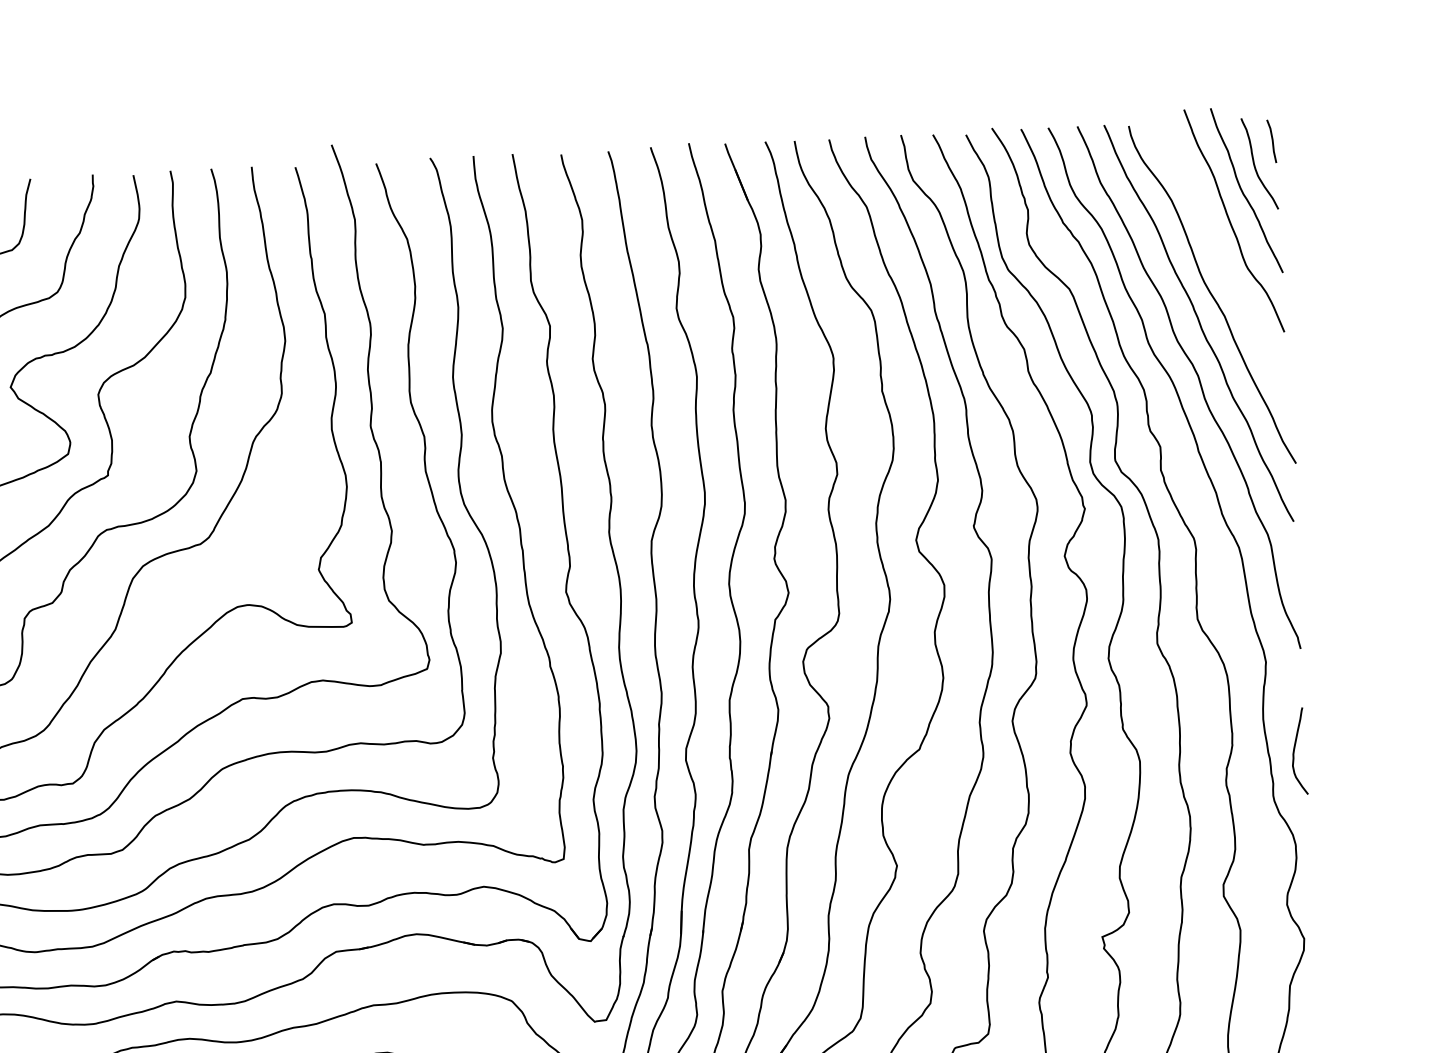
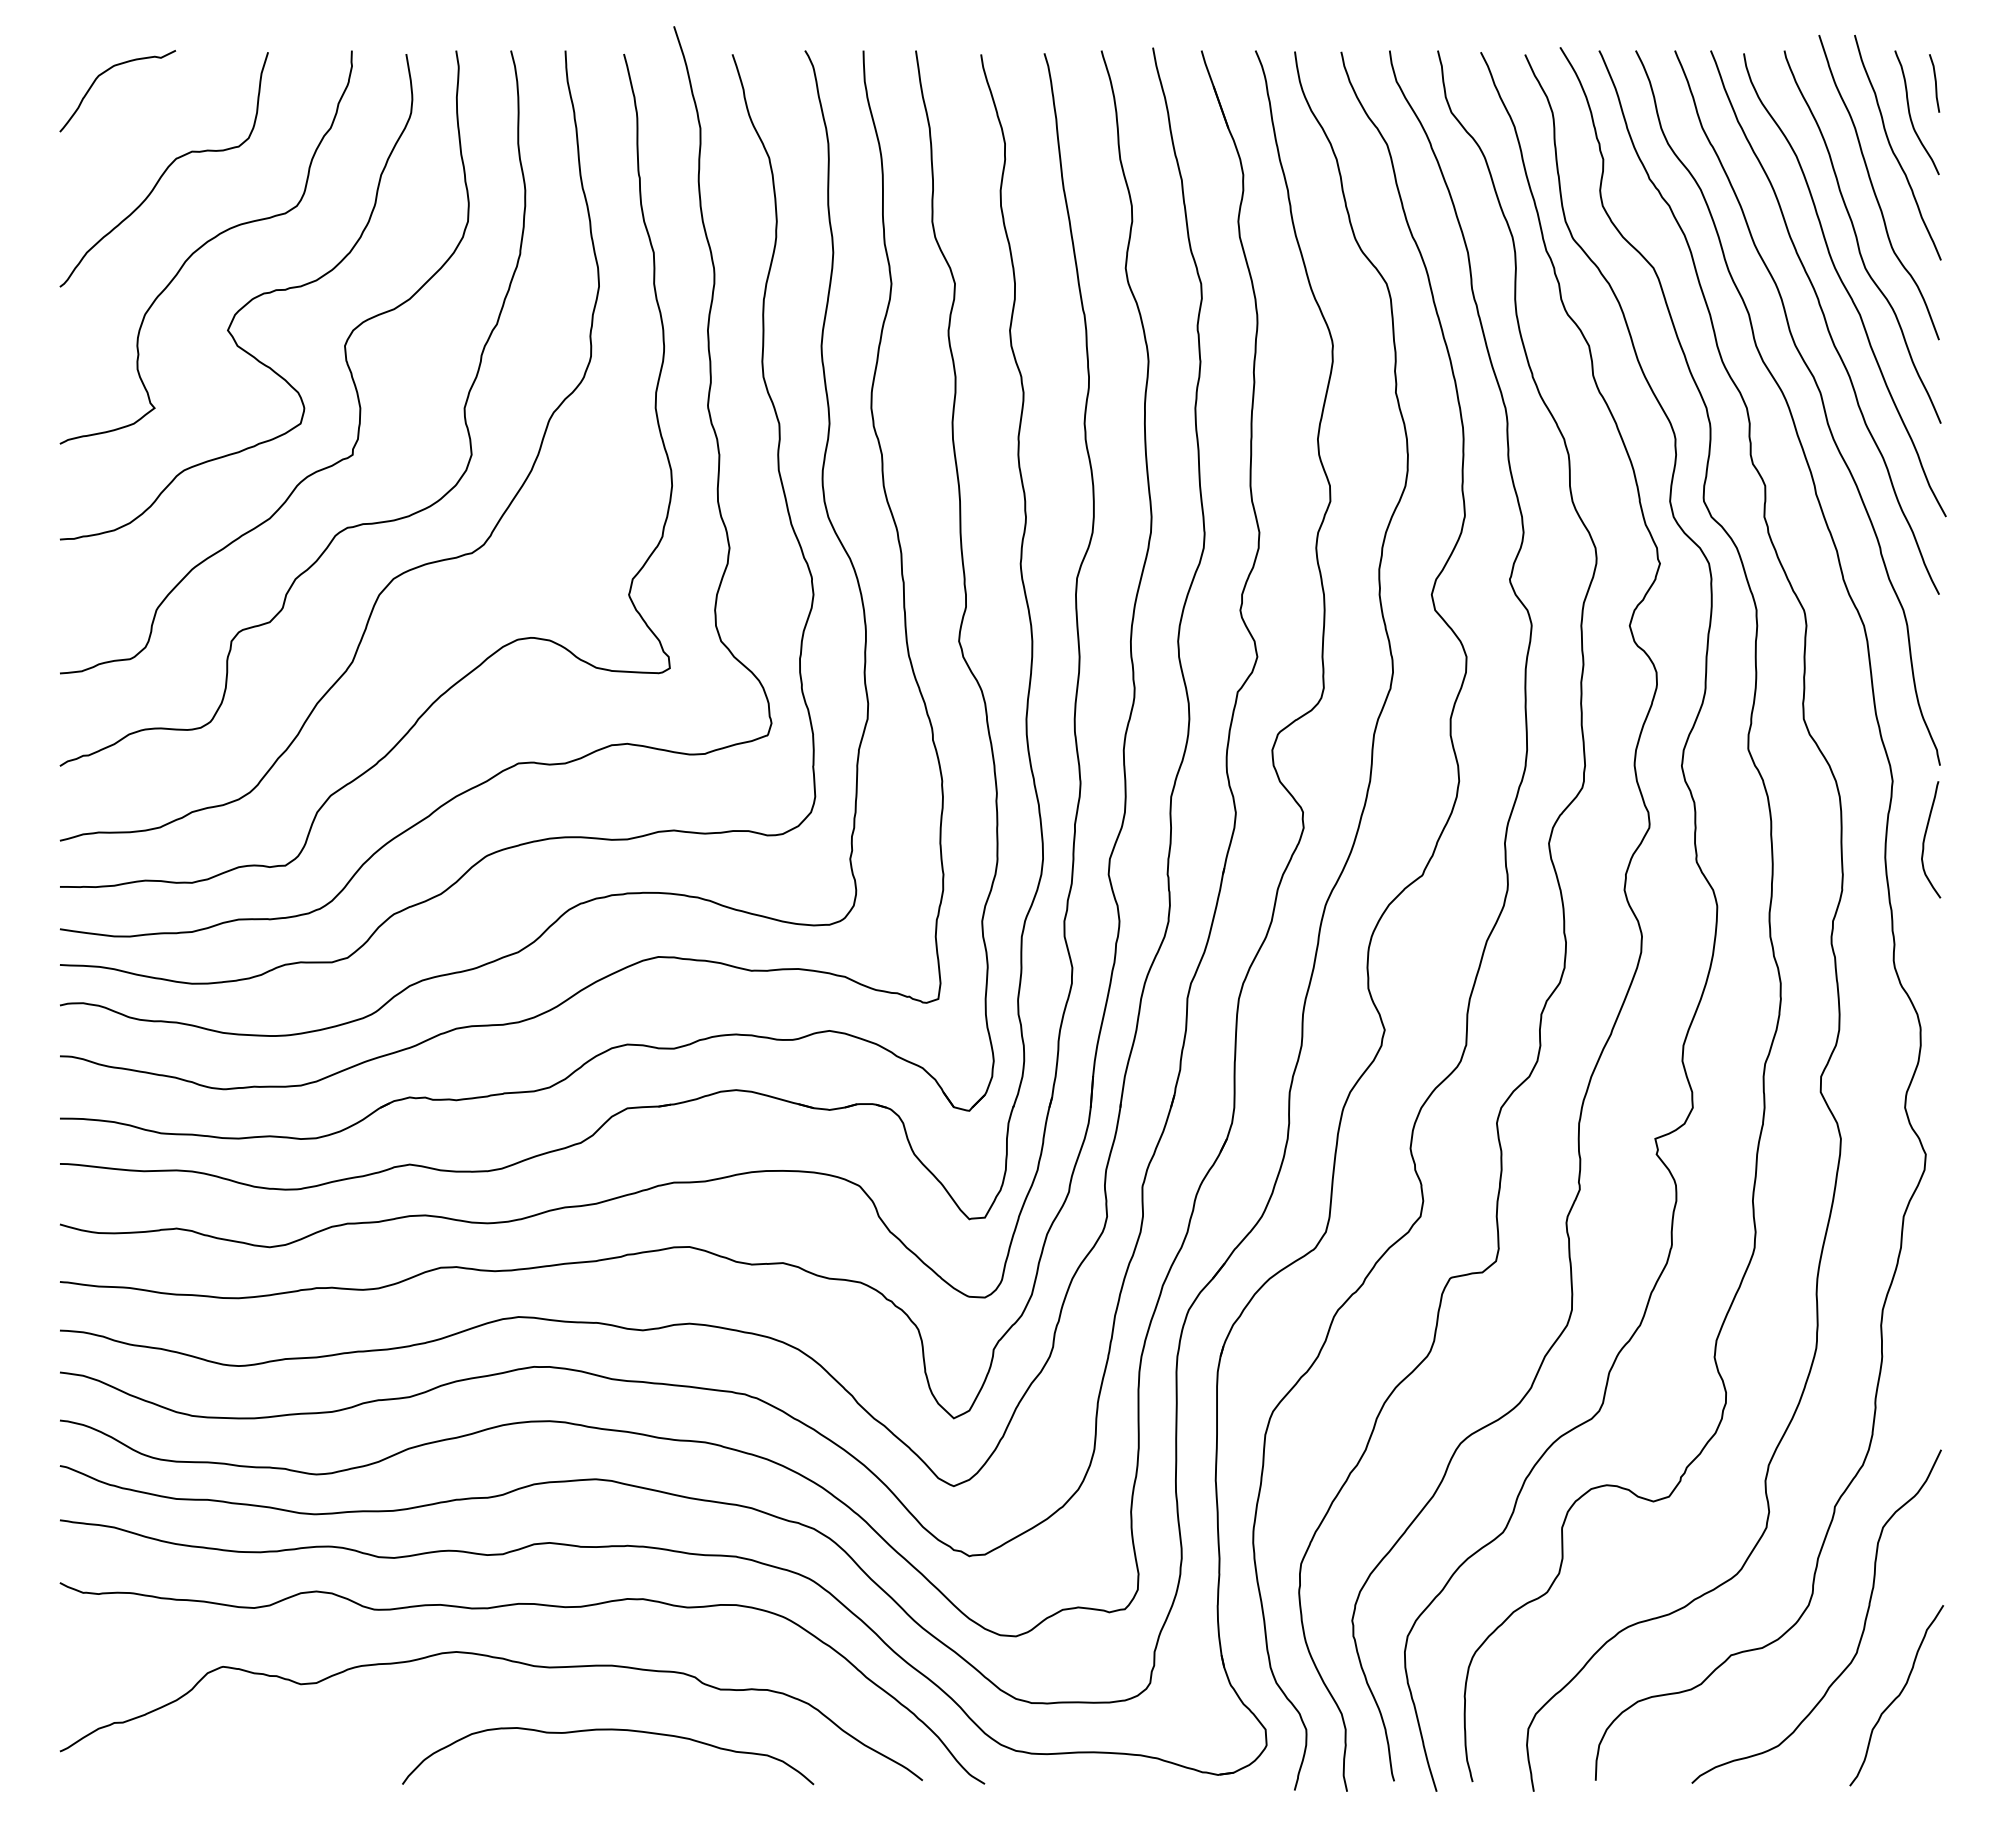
curve: (1219, 258) -> (1857, 236), added
curve: (1294, 751) -> (1925, 839), moved

